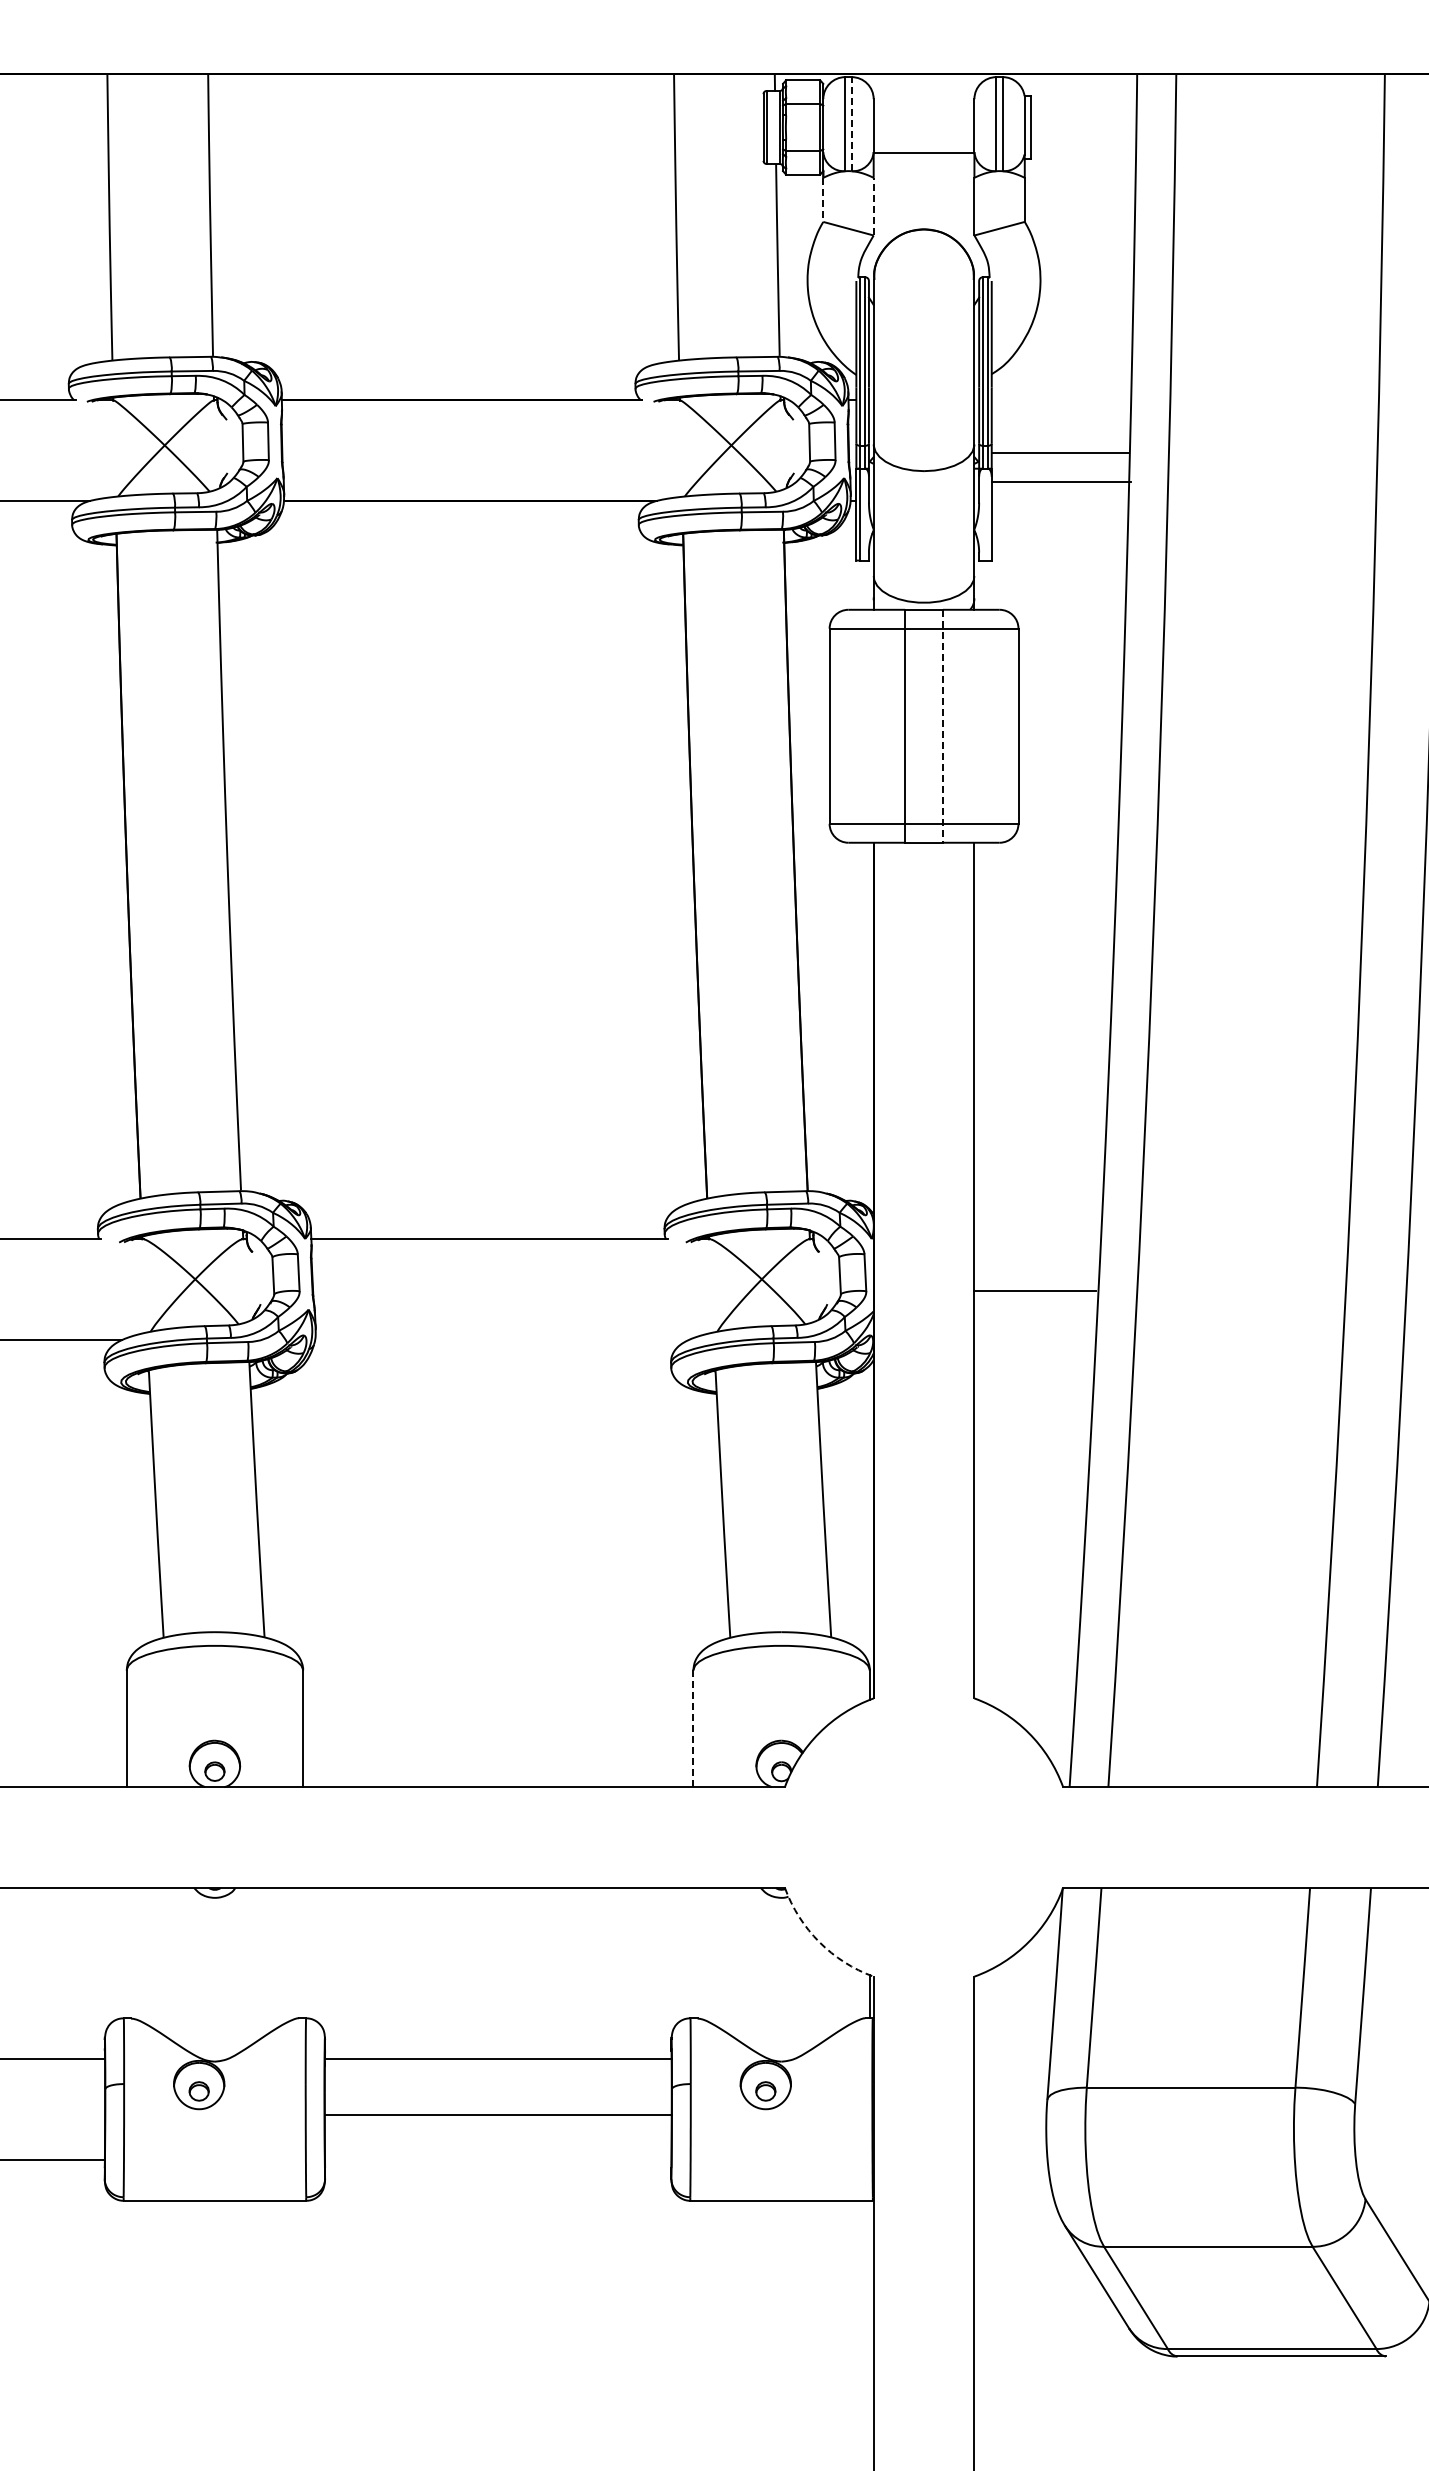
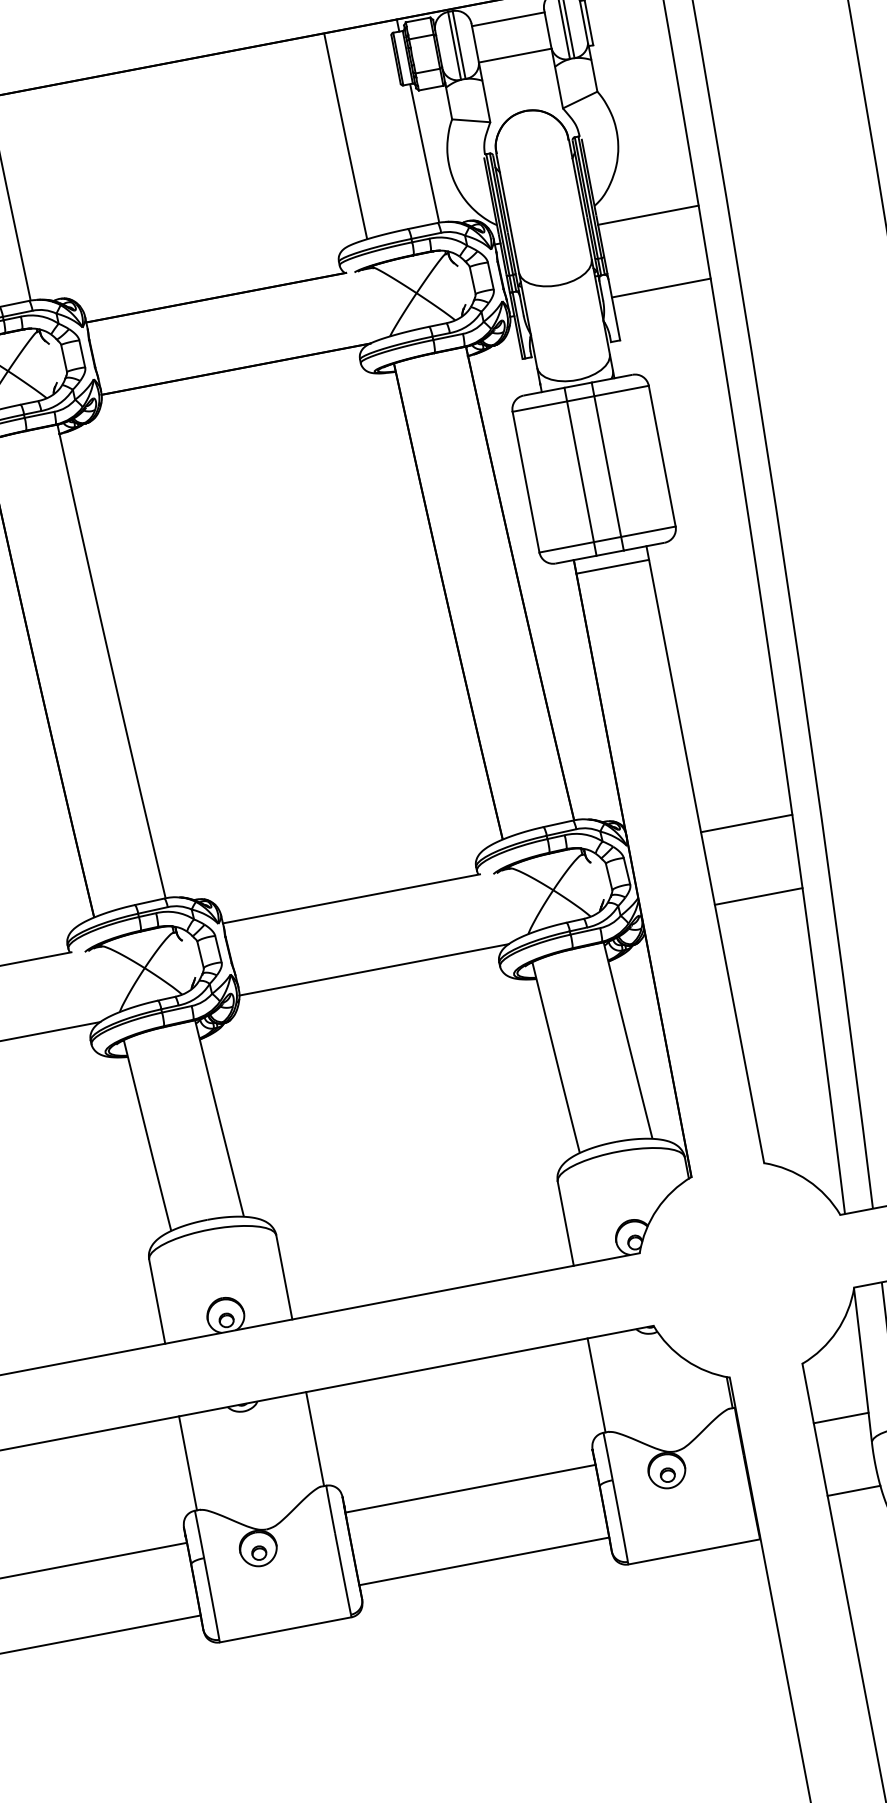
line: (923, 102) -> (507, 19), added
line: (851, 123) -> (458, 44), dashed -> solid
line: (823, 200) -> (449, 103), dashed -> solid
line: (873, 206) -> (486, 101), dashed -> solid
line: (1059, 453) -> (660, 288), moved
line: (1061, 482) -> (648, 215), moved
line: (942, 726) -> (607, 466), dashed -> solid
line: (923, 861) -> (612, 566), added
line: (1037, 1239) -> (746, 823), added
line: (1035, 1291) -> (758, 896), moved
line: (501, 1340) -> (373, 970), added
line: (693, 1729) -> (565, 1224), dashed -> solid
arc: (819, 1942) -> (686, 1360), dashed -> solid
line: (126, 1952) -> (187, 1462), added
line: (303, 1952) -> (315, 1438), added
line: (693, 1952) -> (596, 1384), added
line: (1012, 2059) -> (841, 1418), added
line: (497, 2114) -> (483, 1561), moved
line: (1010, 2159) -> (853, 1490), added

